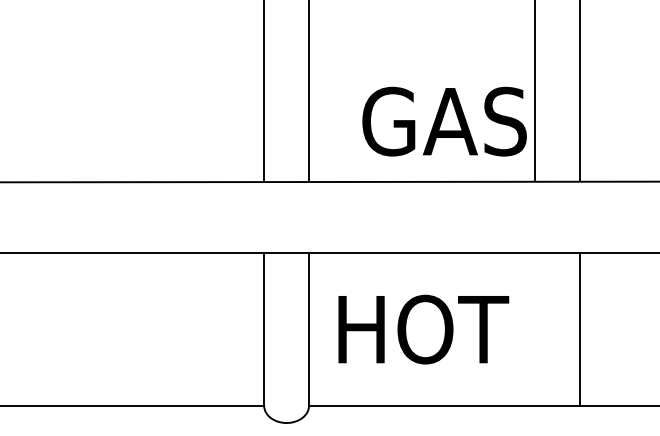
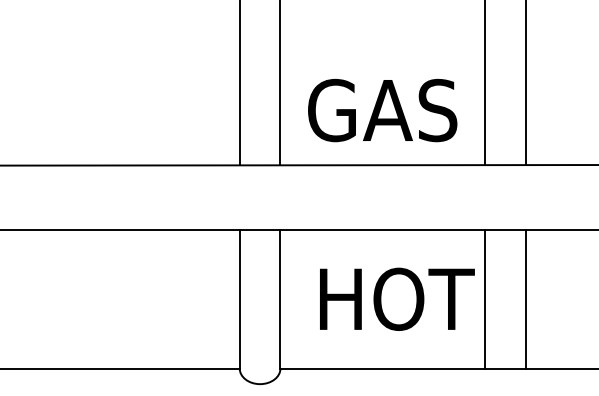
text: (444, 121) -> (382, 110), moved
text: (423, 329) -> (397, 299), moved
line: (534, 329) -> (485, 299), added

